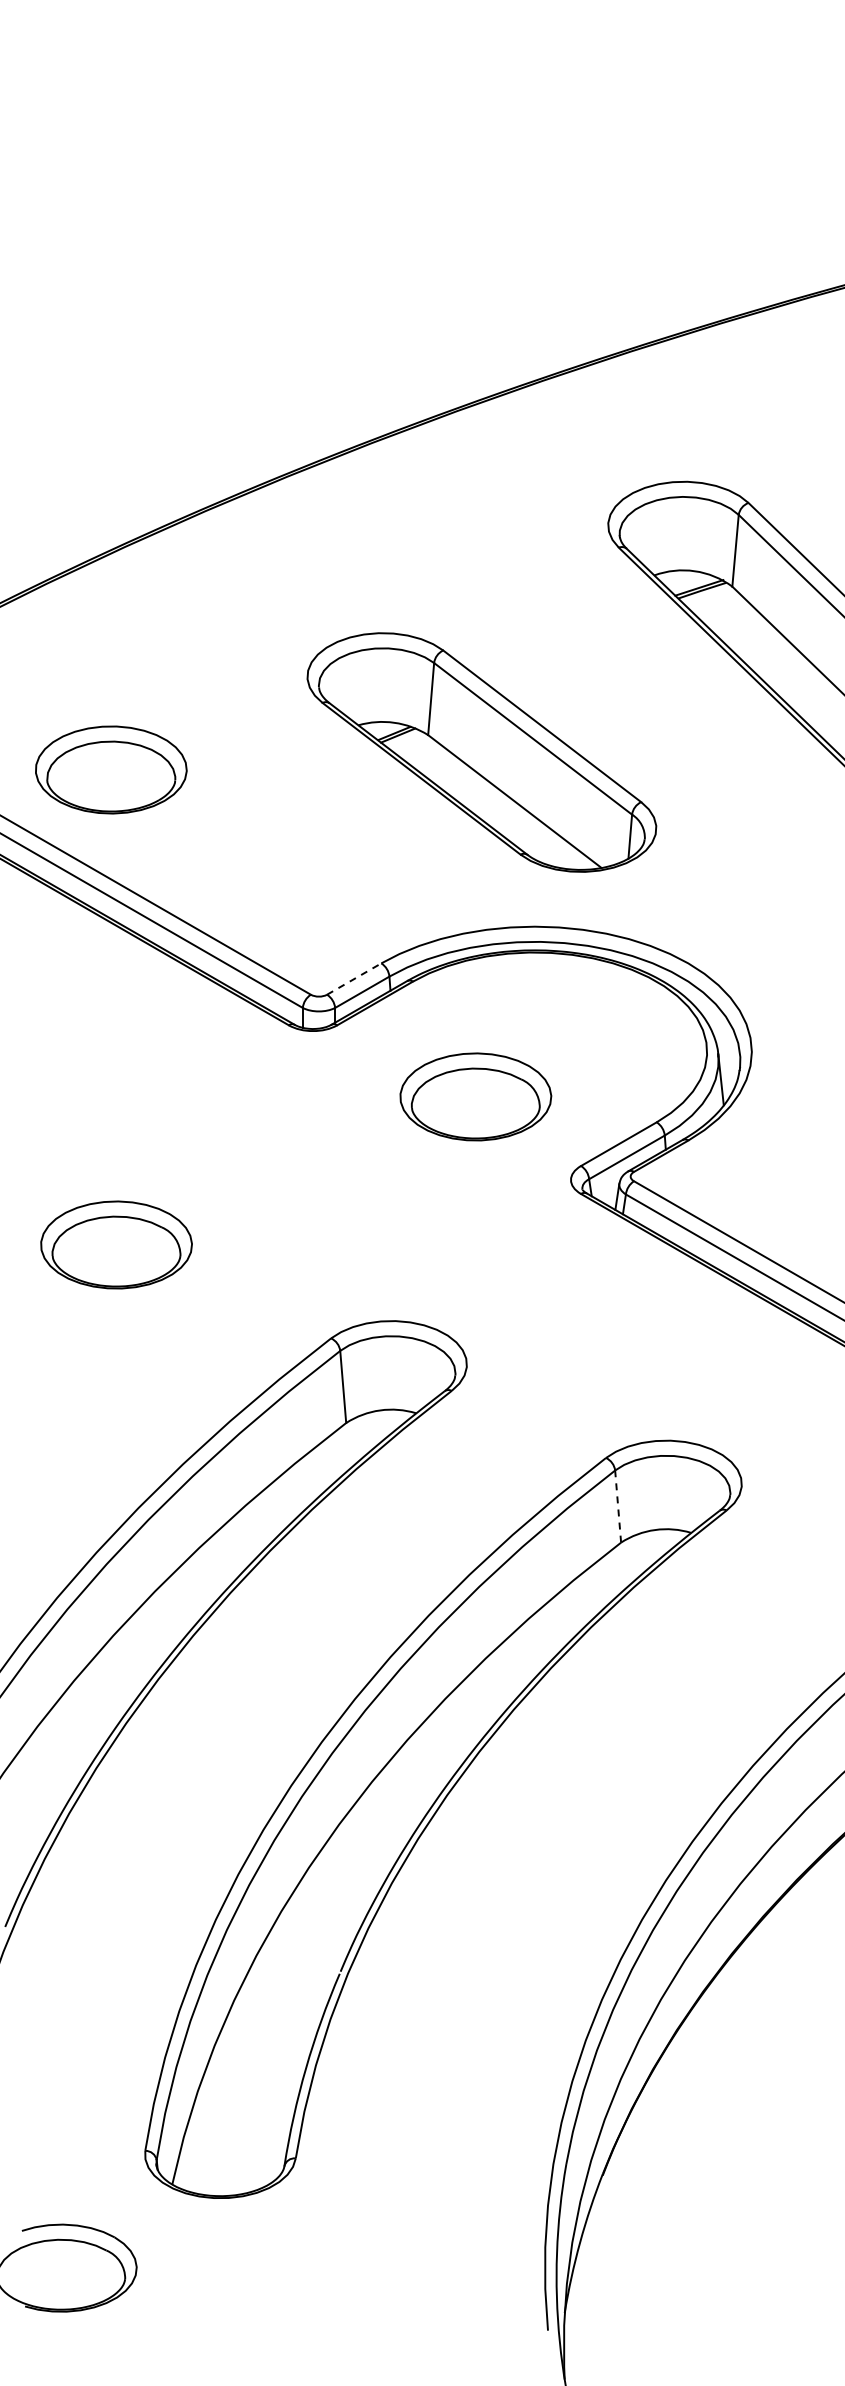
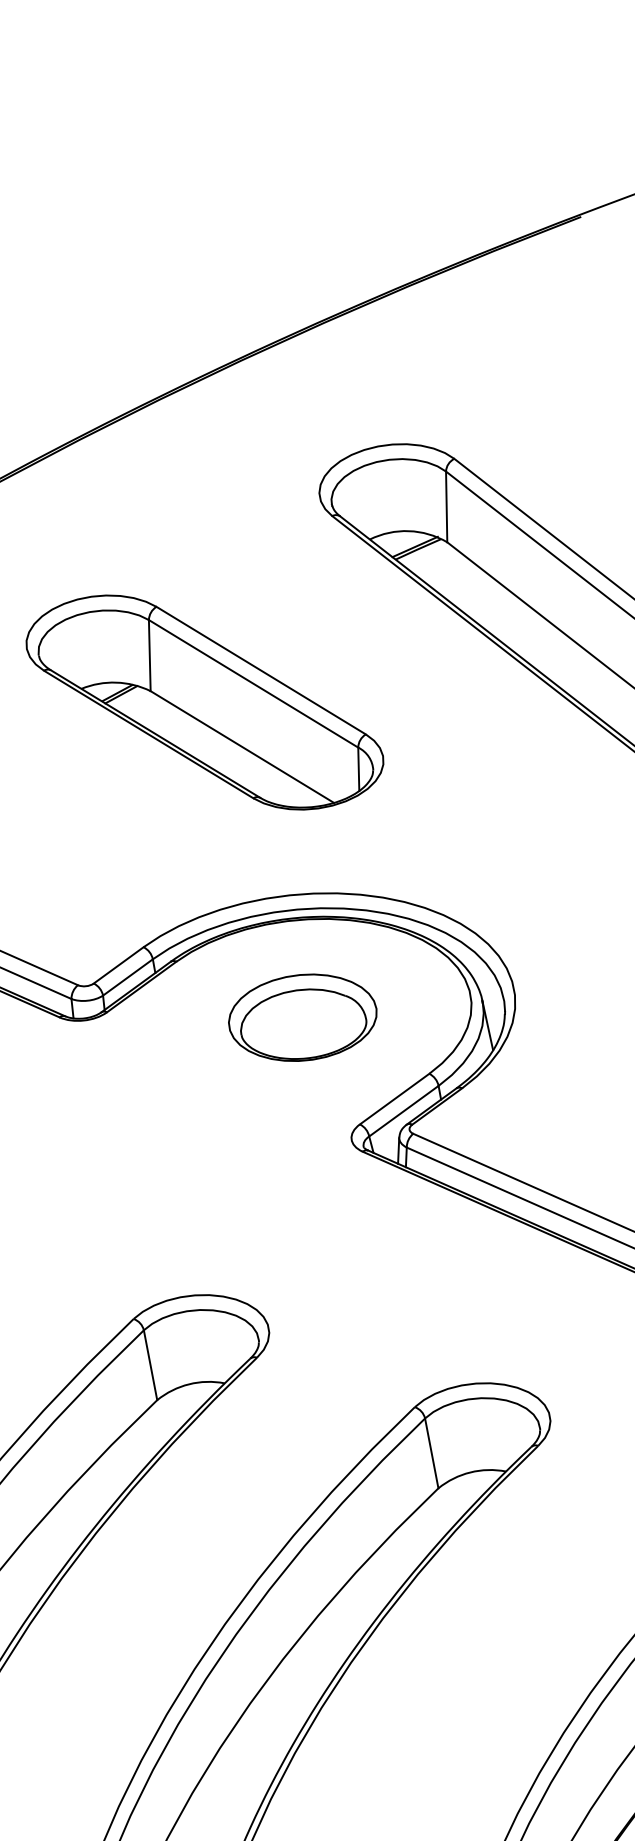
part: (481, 752) -> (204, 702), moved
line: (354, 978) -> (118, 964), dashed -> solid
part: (475, 1096) -> (302, 1017), moved
line: (618, 1506) -> (432, 1453), dashed -> solid

